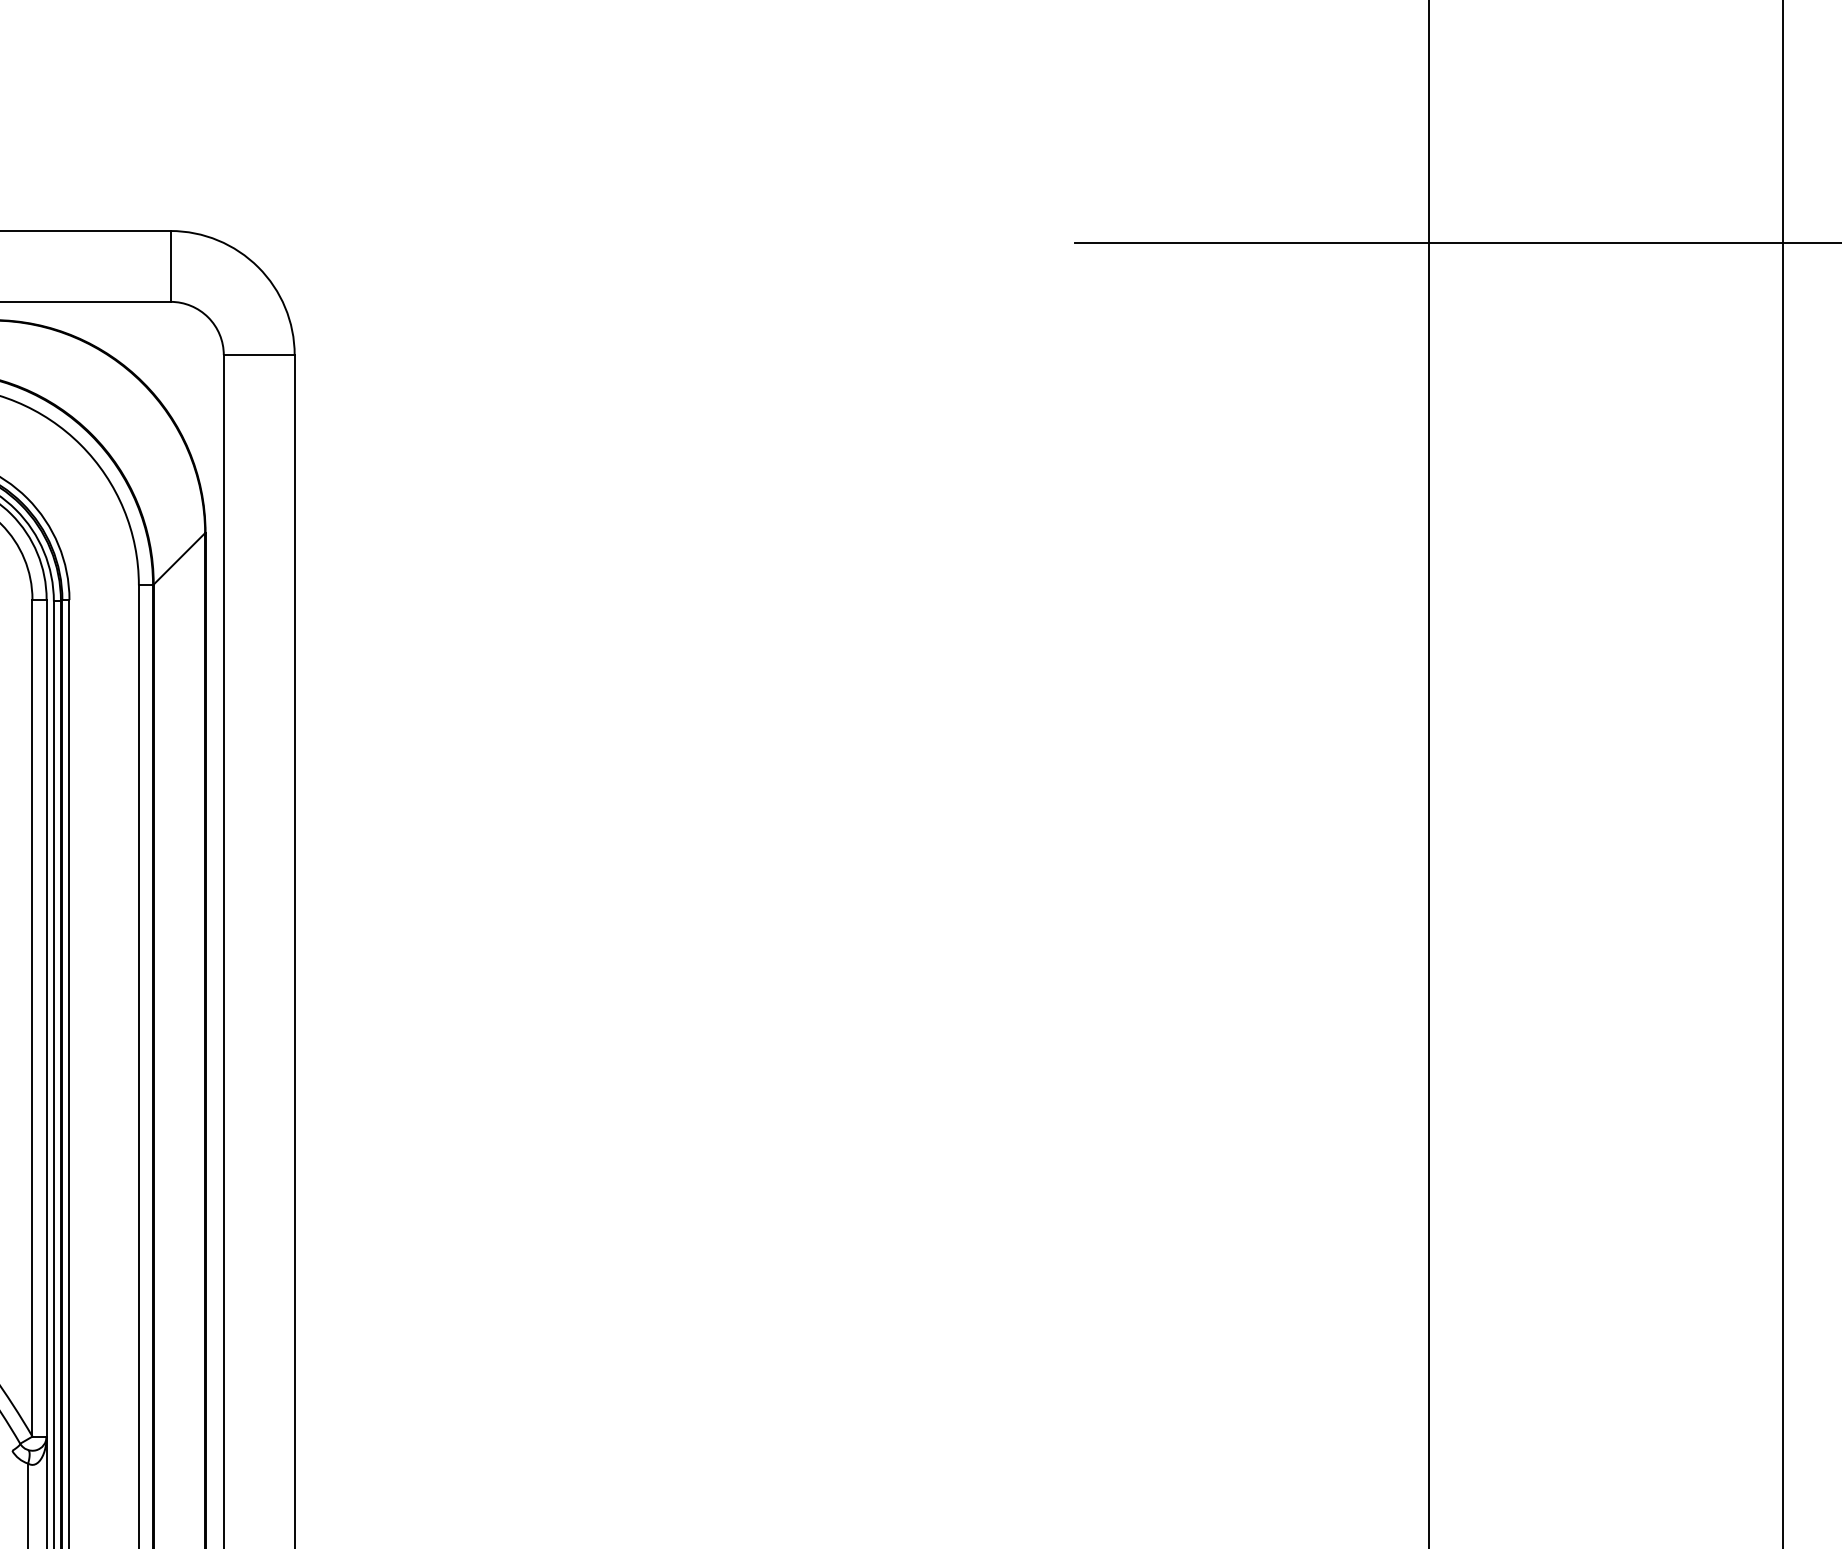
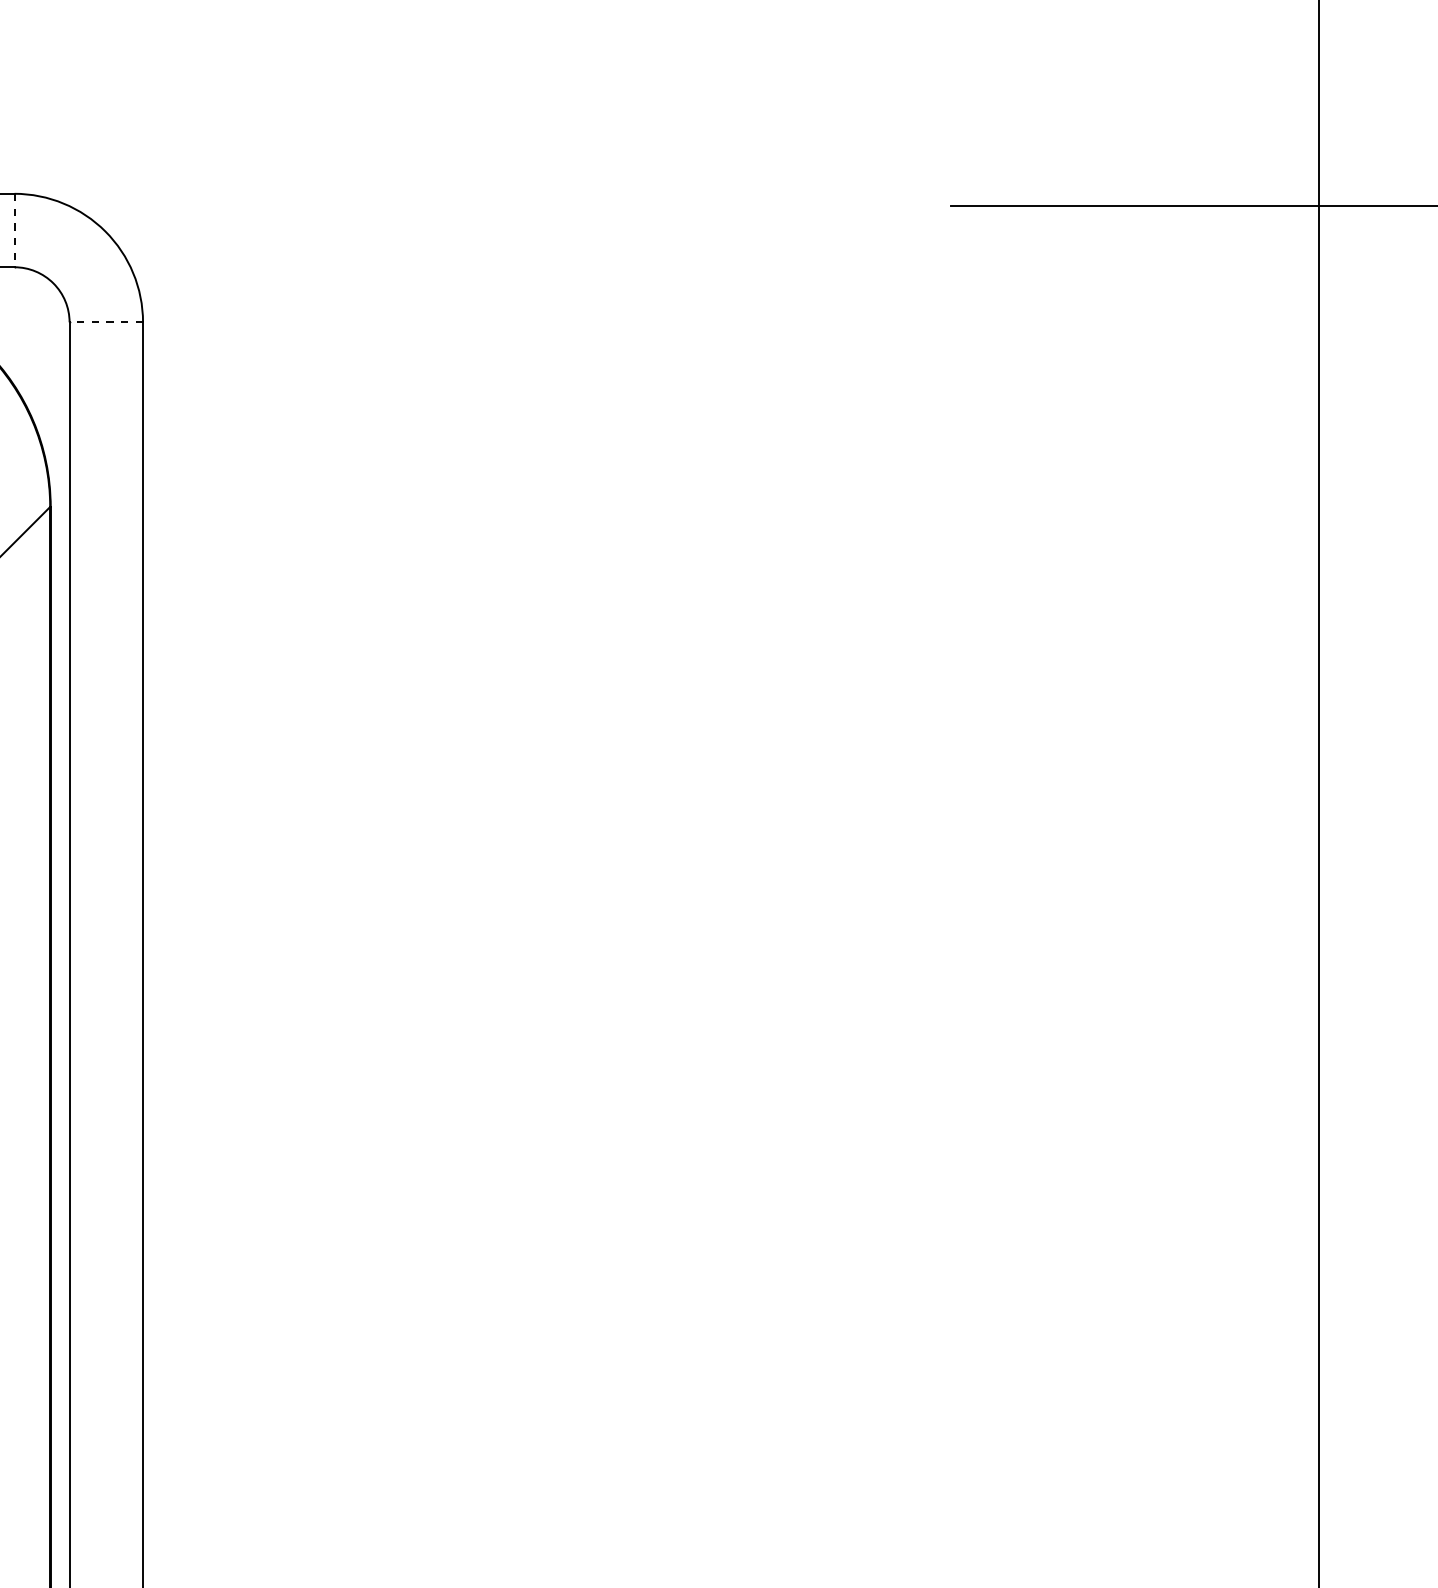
line: (170, 266) -> (14, 230), solid -> dashed
line: (258, 355) -> (105, 322), solid -> dashed

